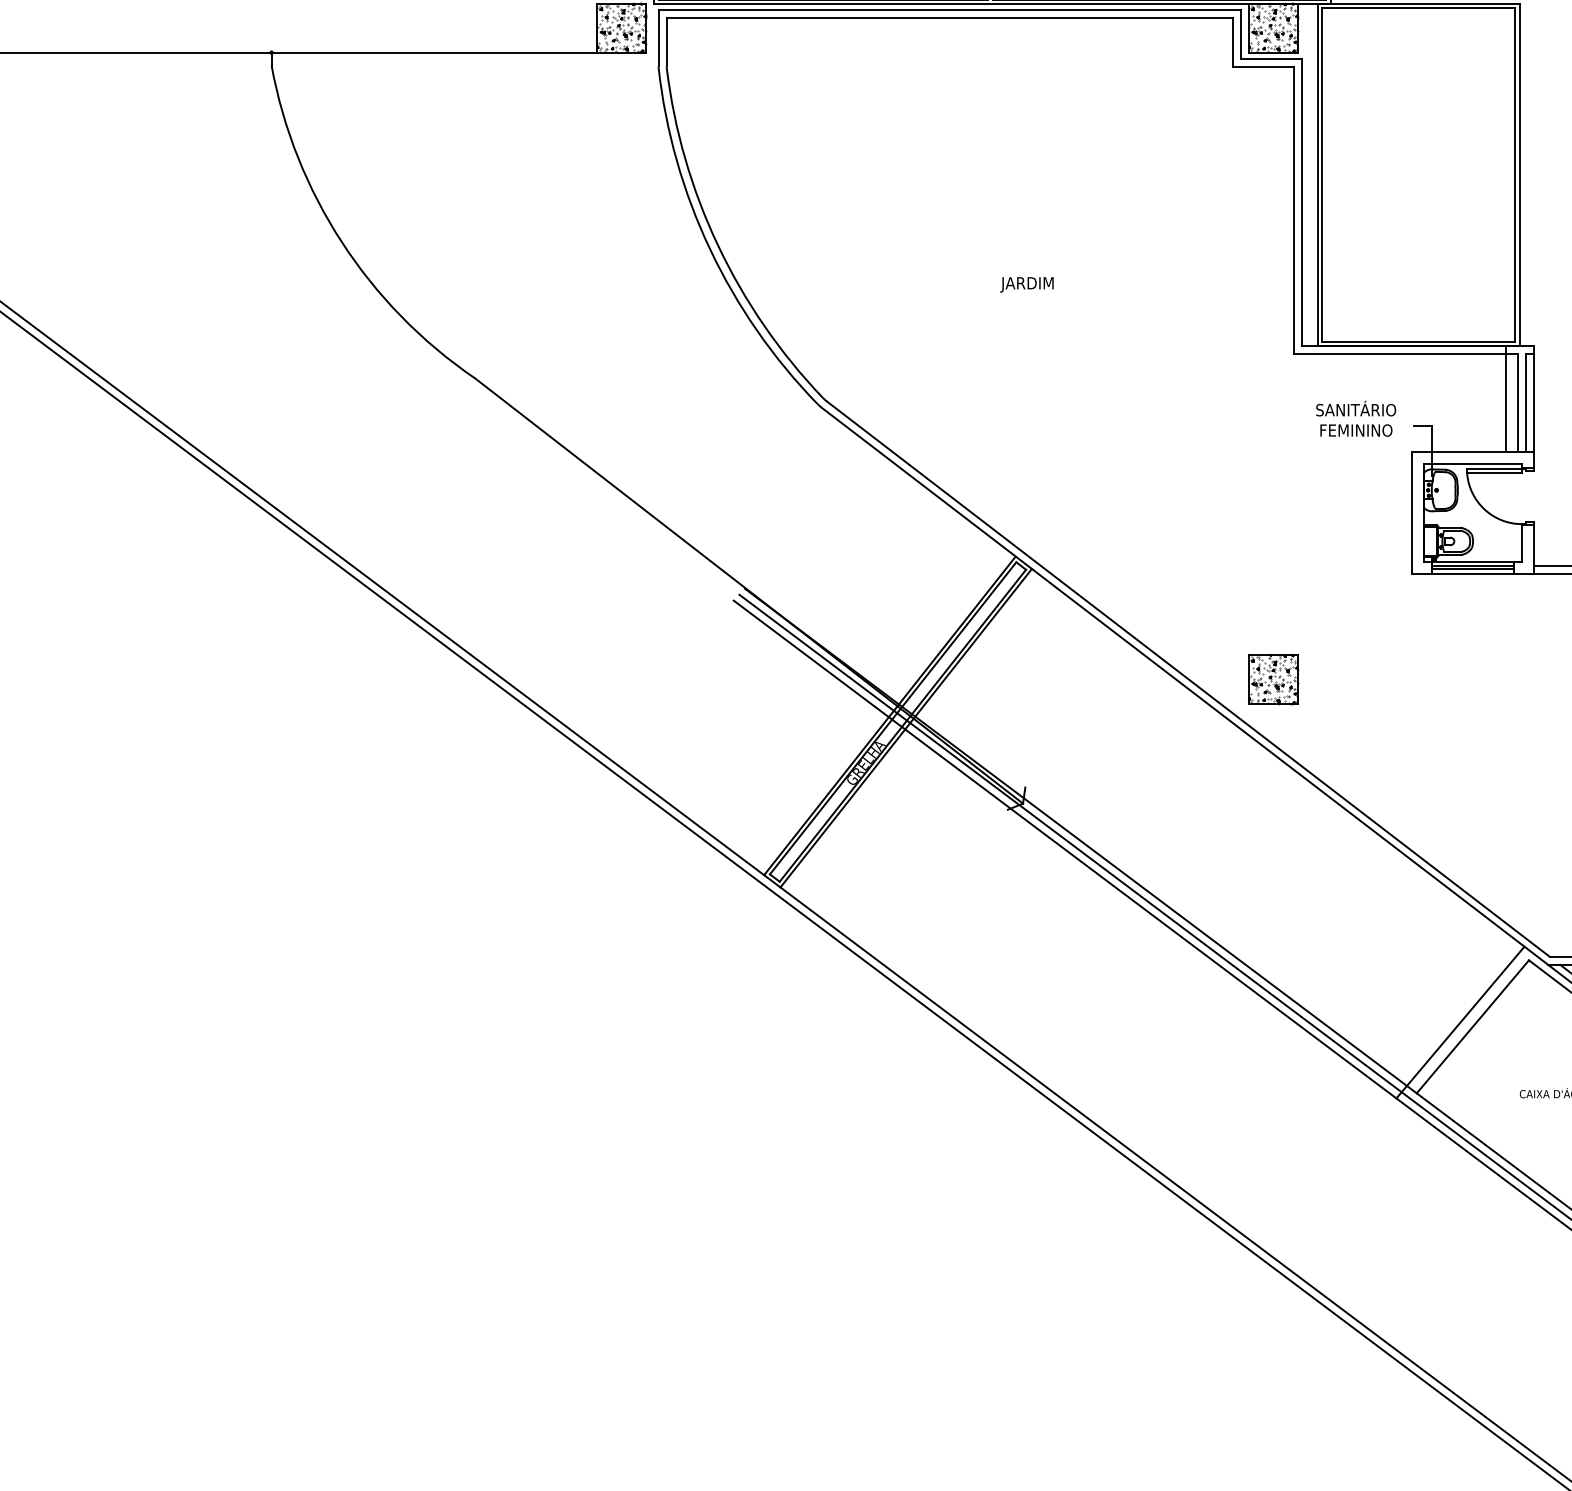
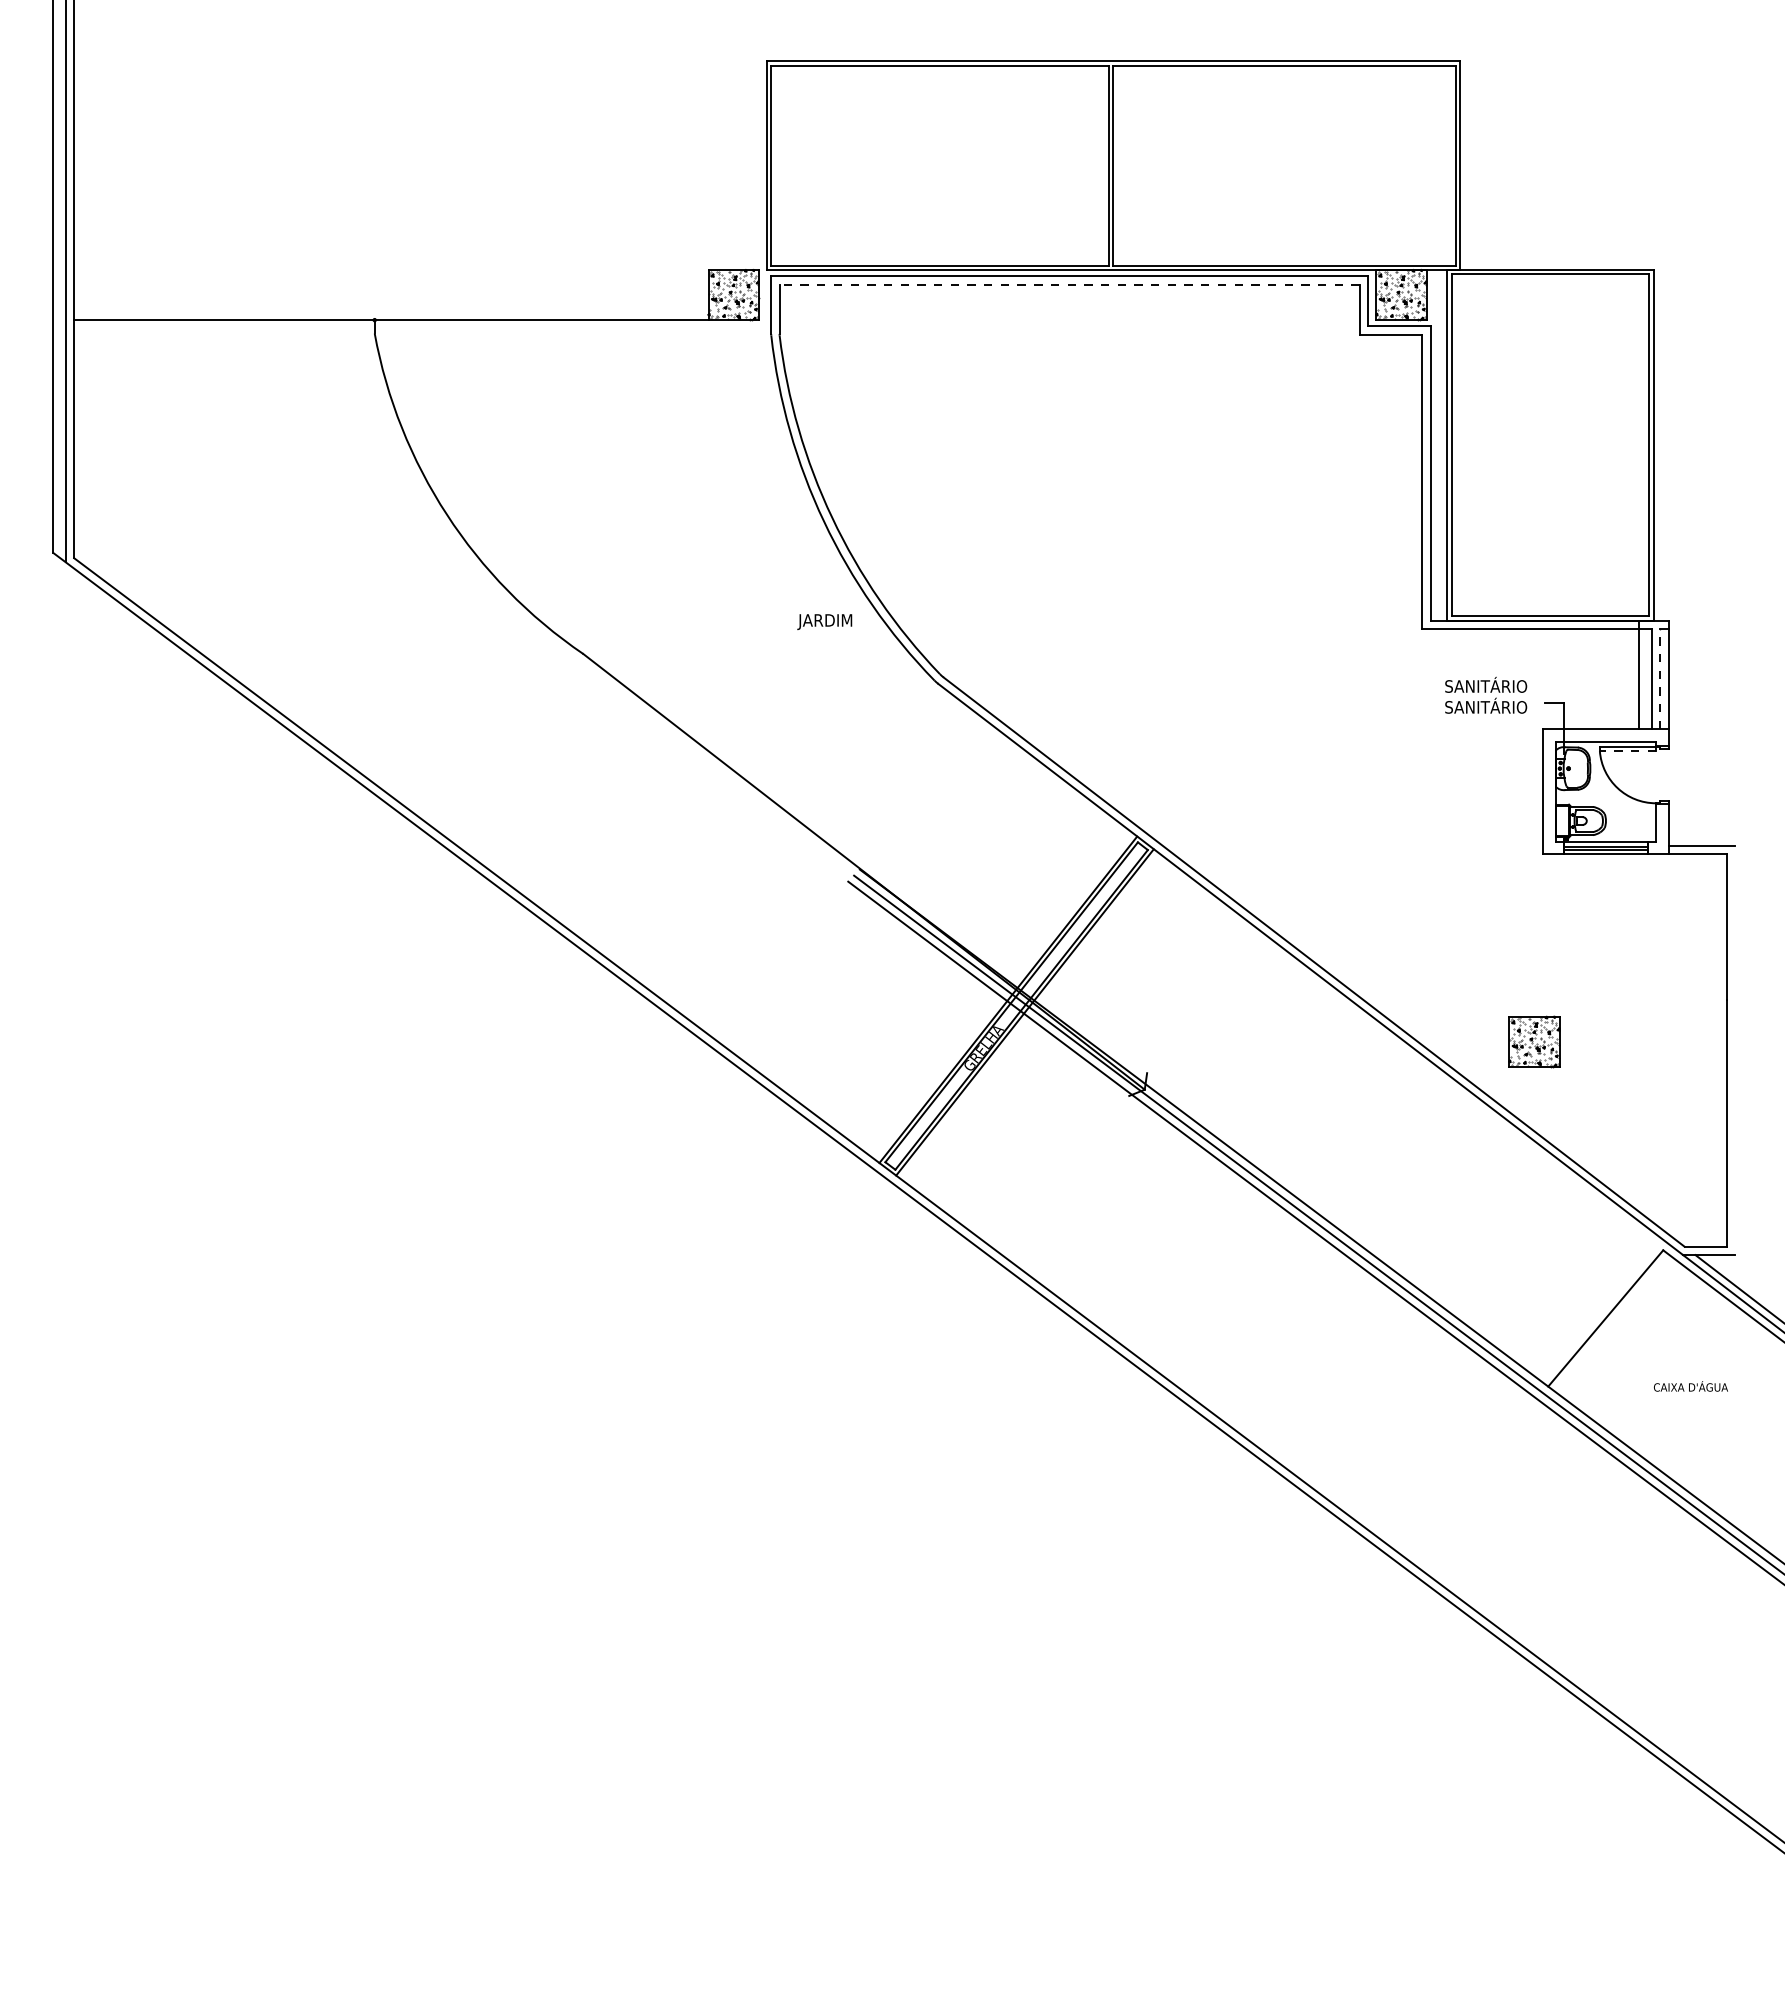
line: (949, 17) -> (1069, 284), solid -> dashed
text: (1026, 284) -> (824, 621), moved
line: (1526, 402) -> (1660, 678), solid -> dashed
text: (1356, 428) -> (1486, 705), FEMININO -> SANITÁRIO
line: (1494, 473) -> (1627, 751), solid -> dashed
part: (1273, 679) -> (1534, 1041), moved
line: (1459, 1022) -> (1592, 1313), removed

